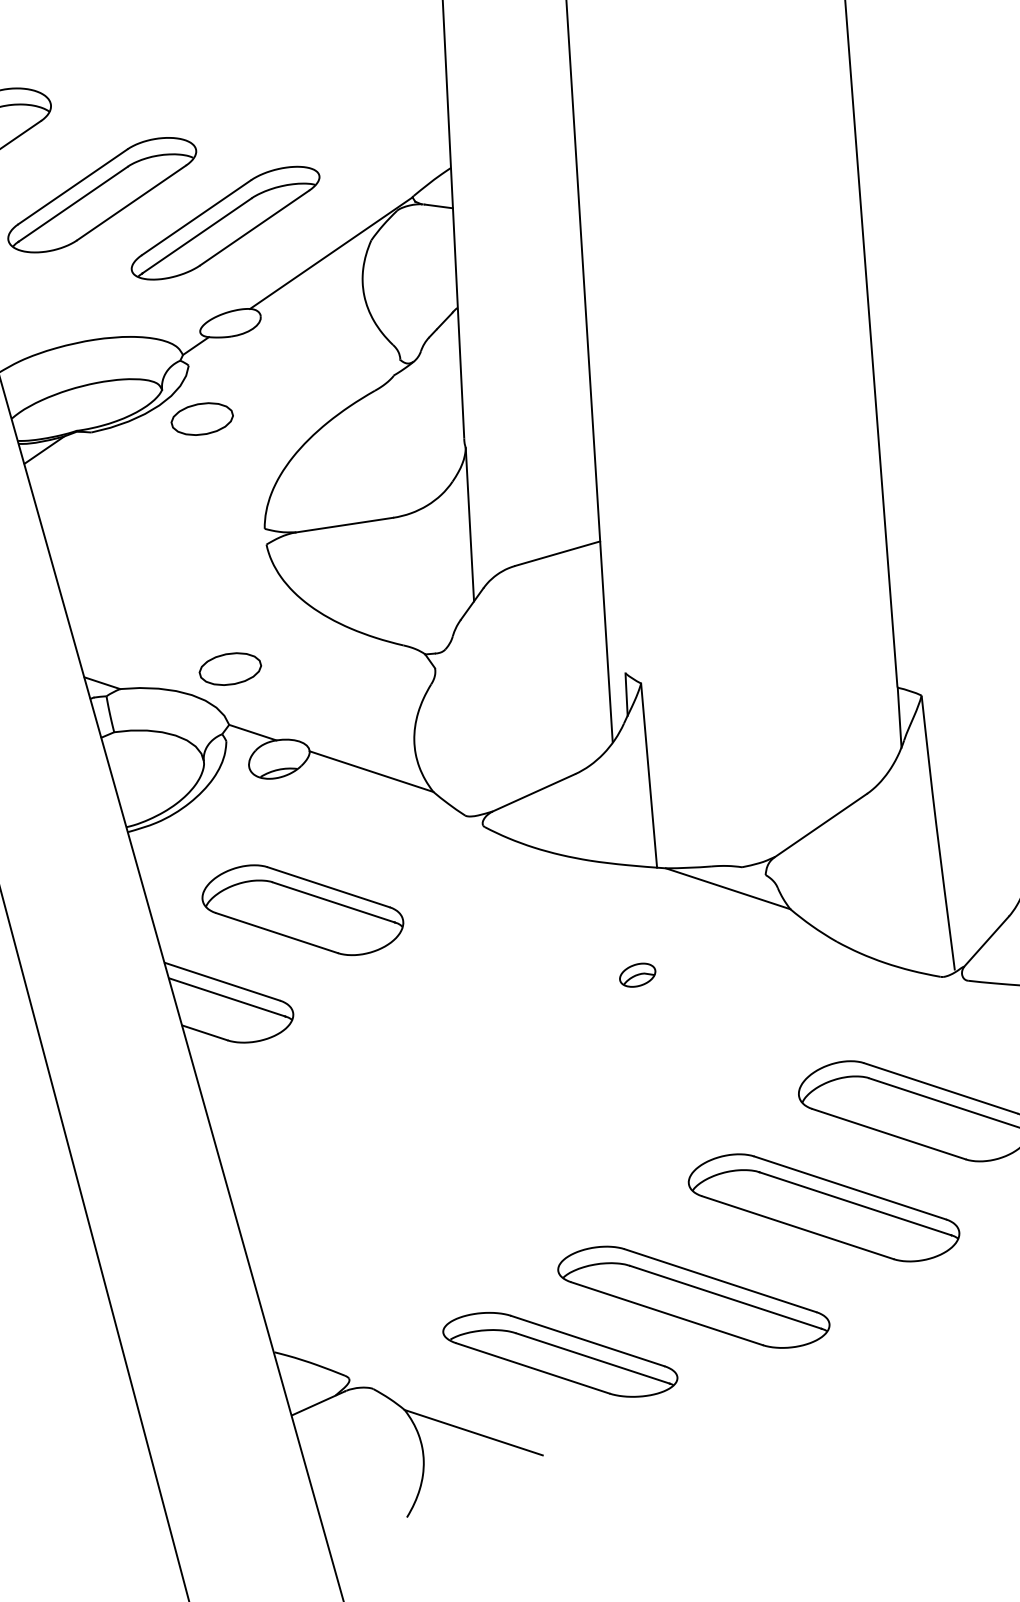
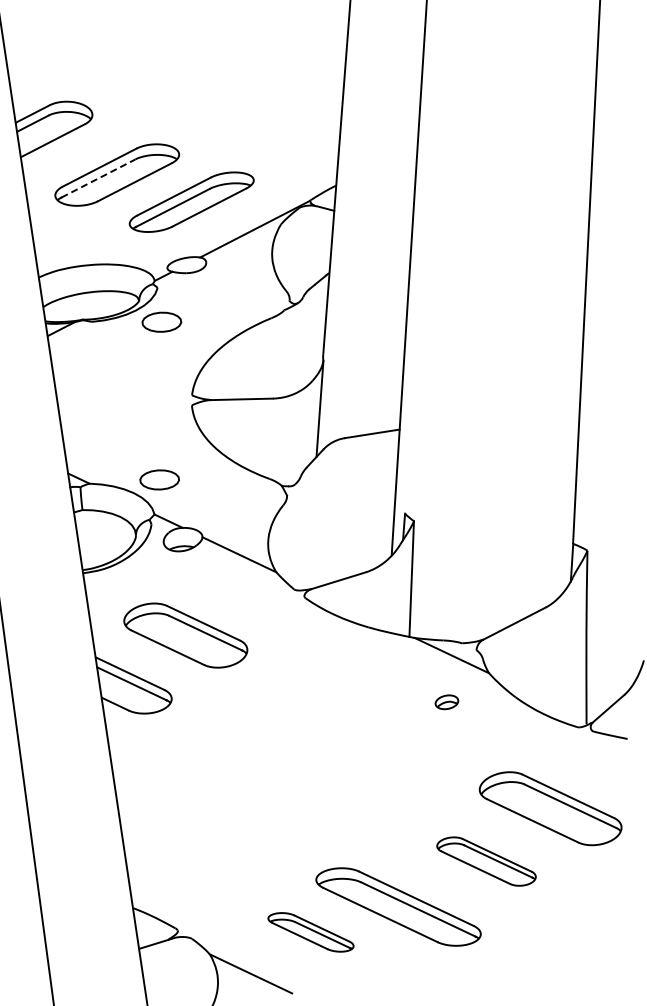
line: (73, 204) -> (98, 178), solid -> dashed
part: (637, 975) -> (446, 702), moved
part: (823, 1207) -> (486, 861), size x0.6
part: (559, 1355) -> (310, 932), size x0.6

